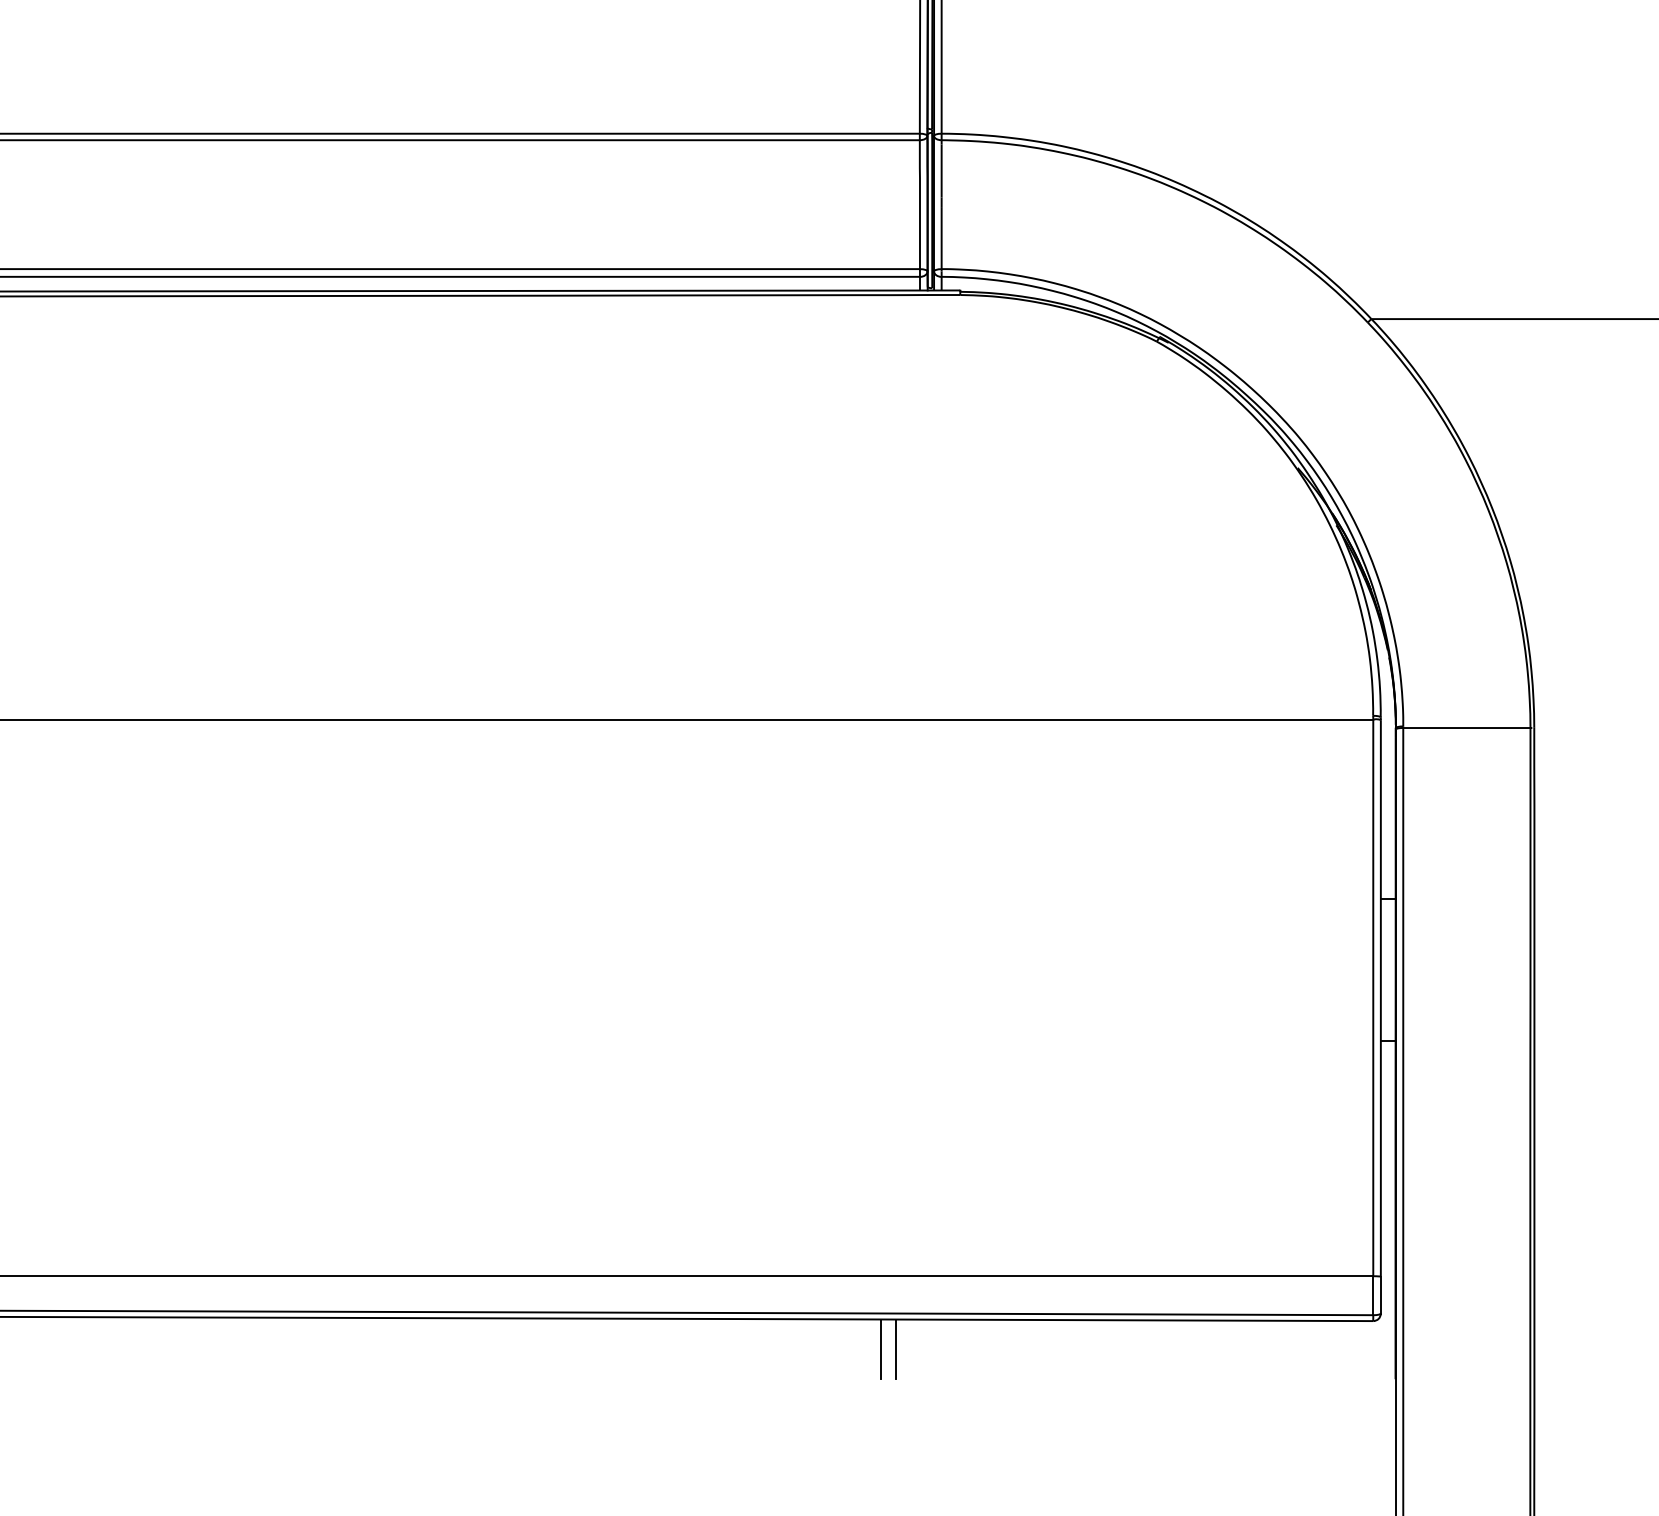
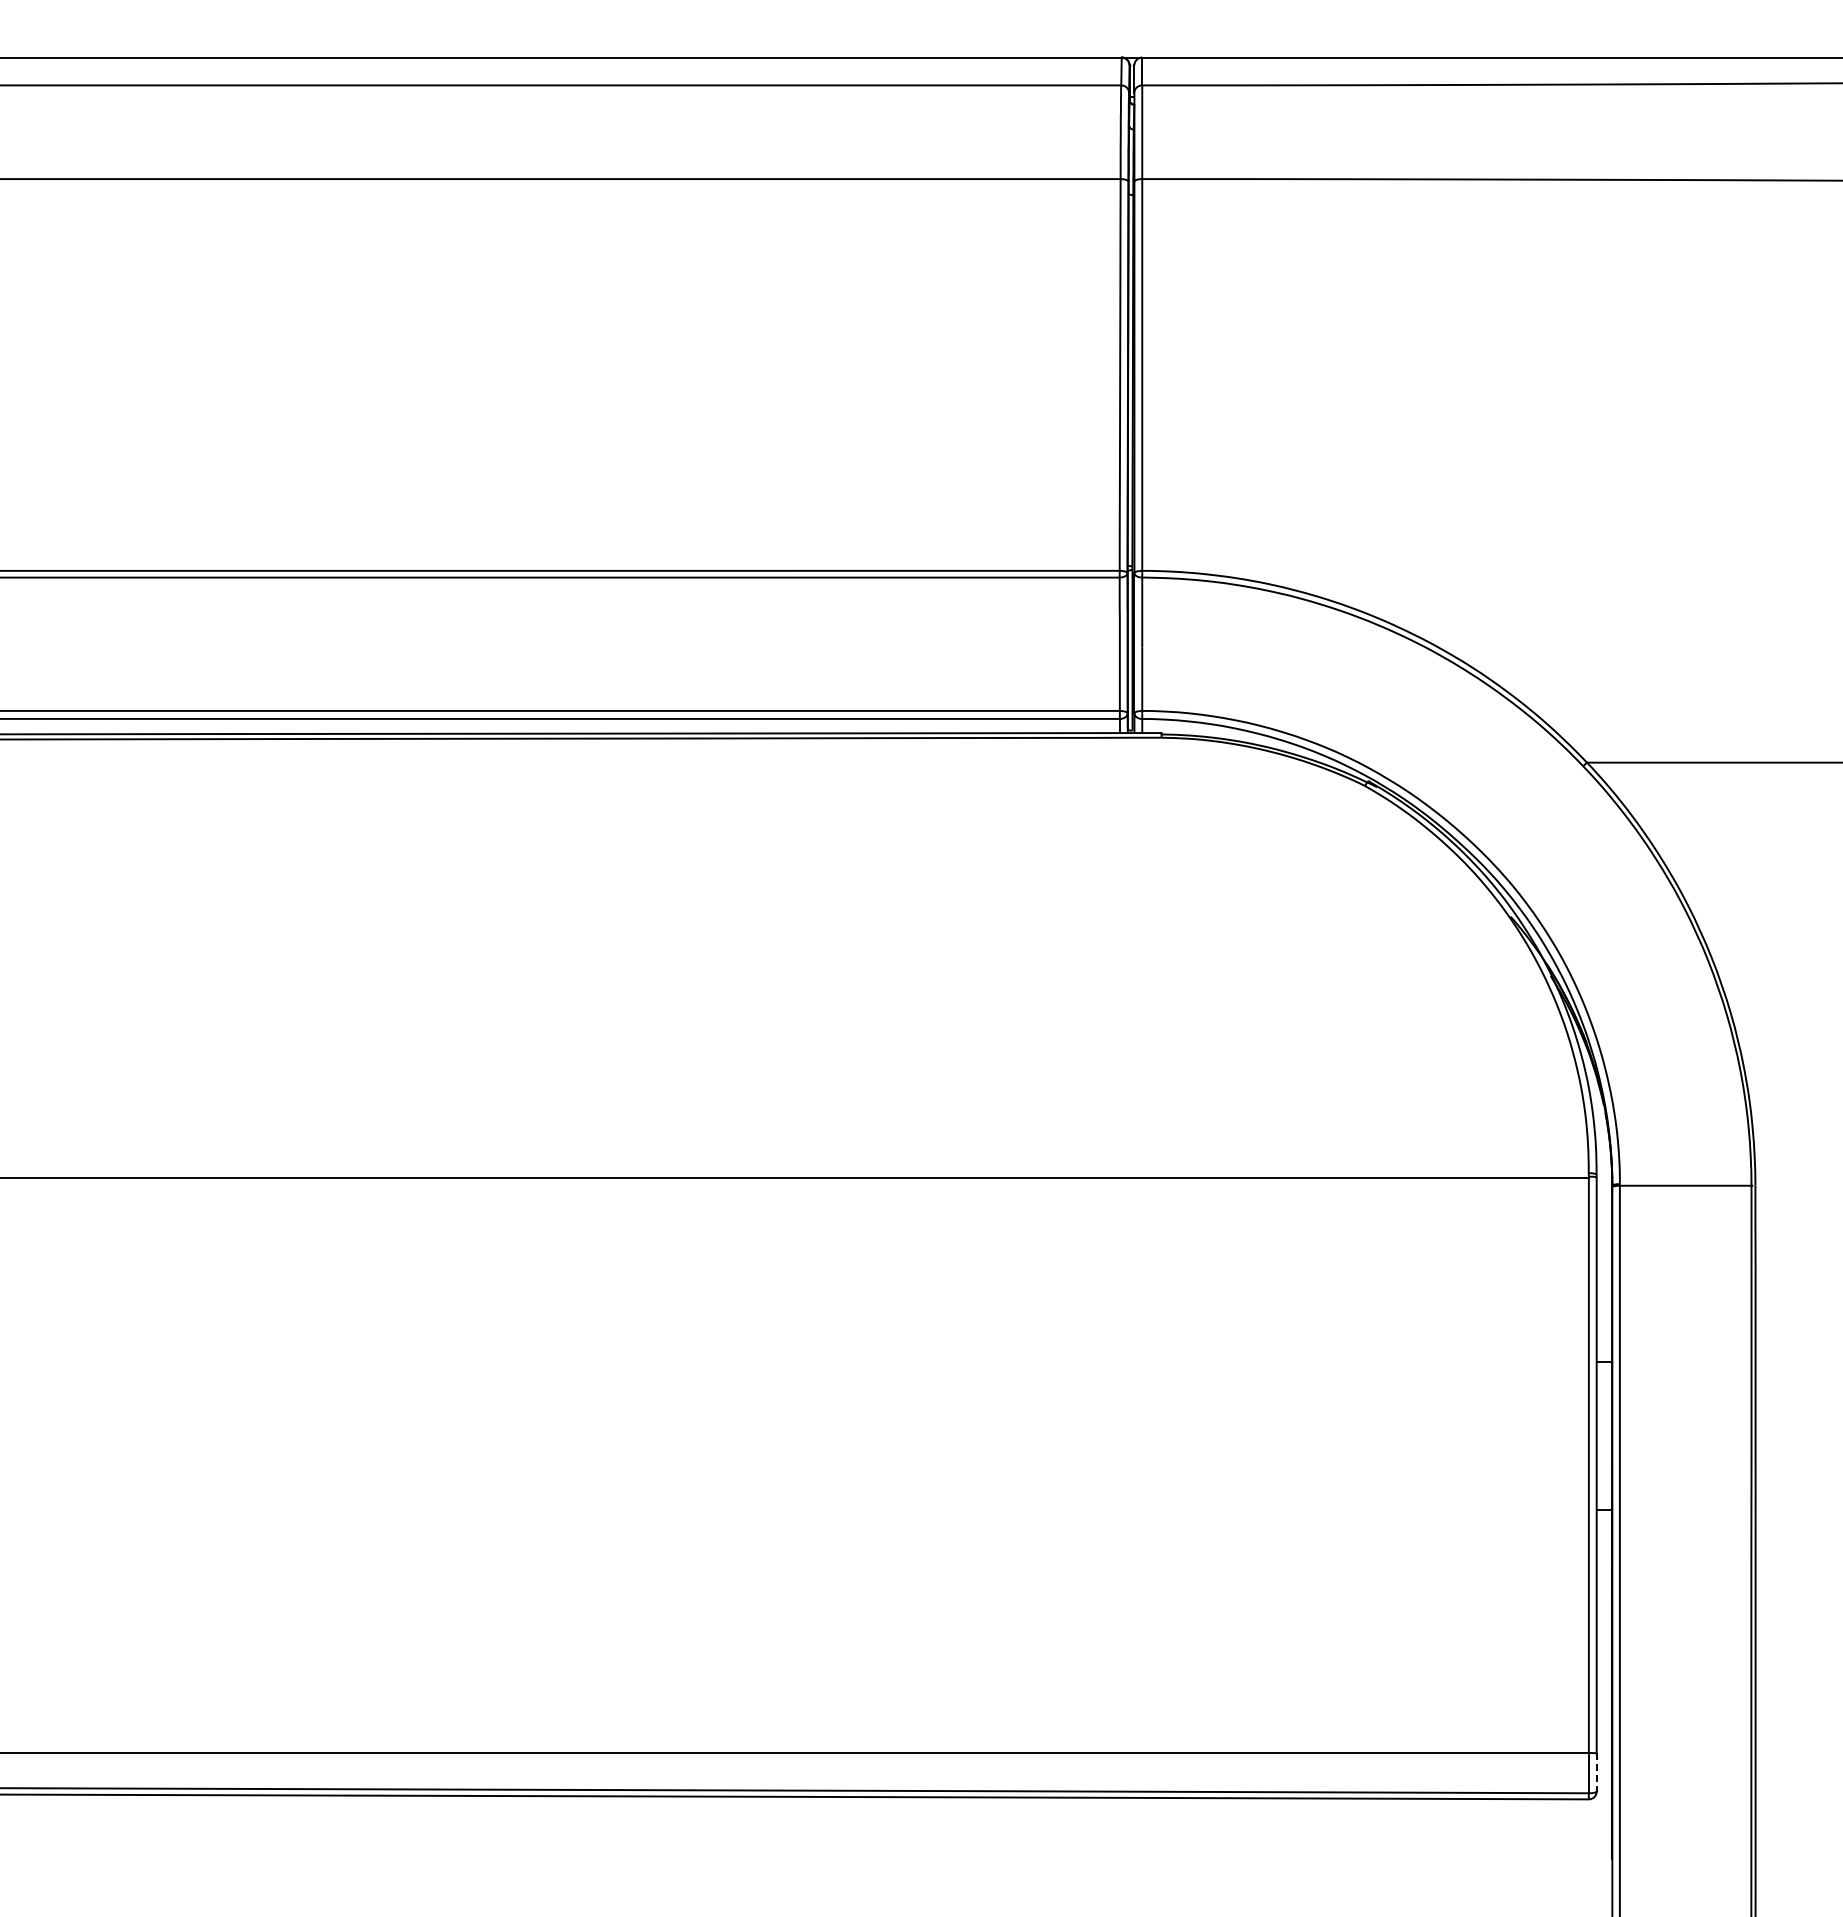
line: (1380, 1296) -> (1596, 1773), solid -> dashed
line: (880, 1349) -> (1079, 1828), removed
line: (896, 1349) -> (1095, 1828), removed

